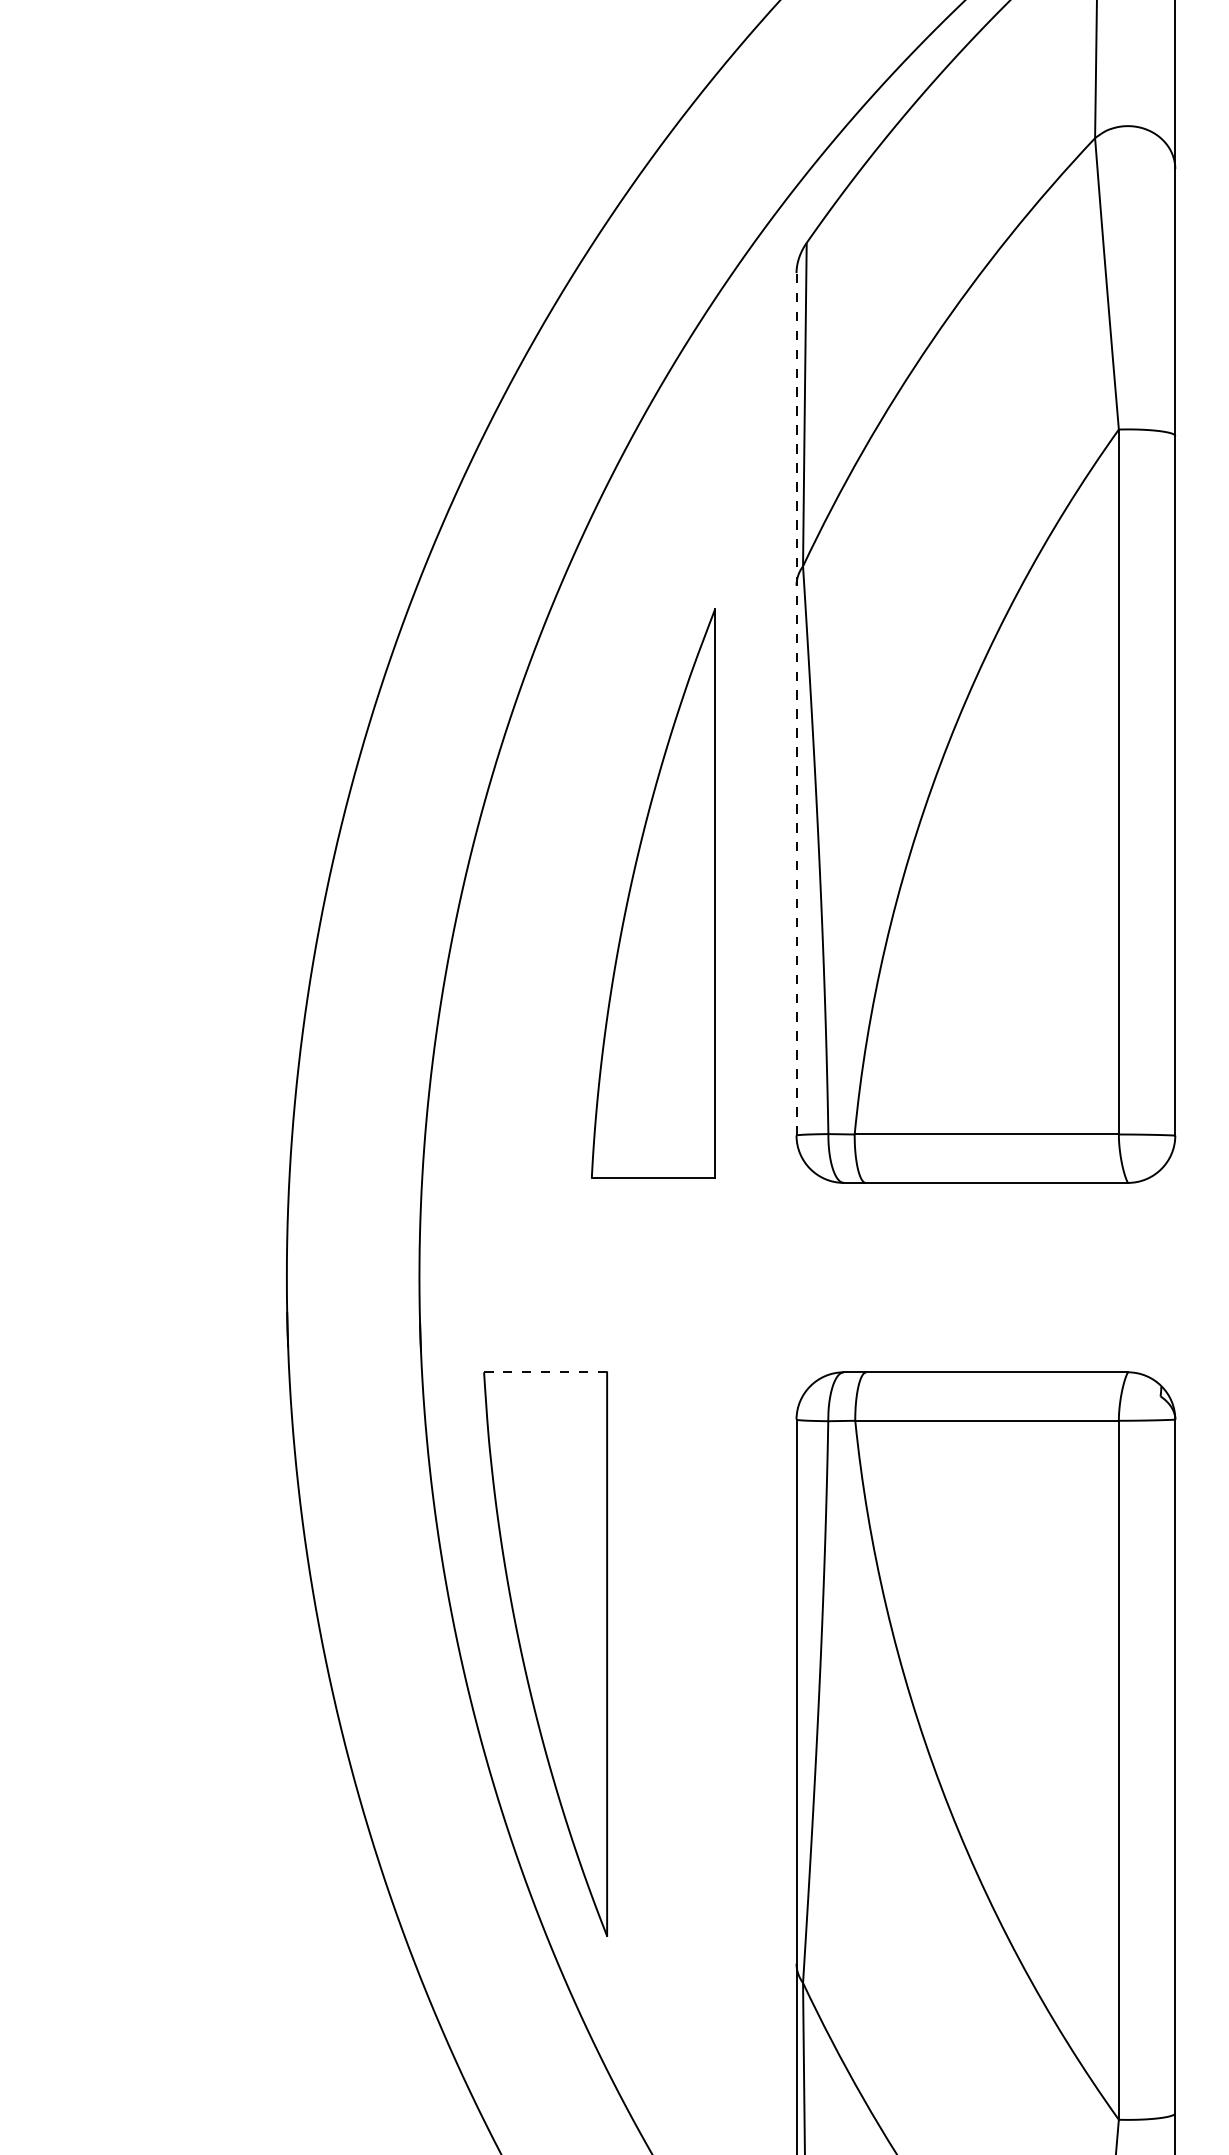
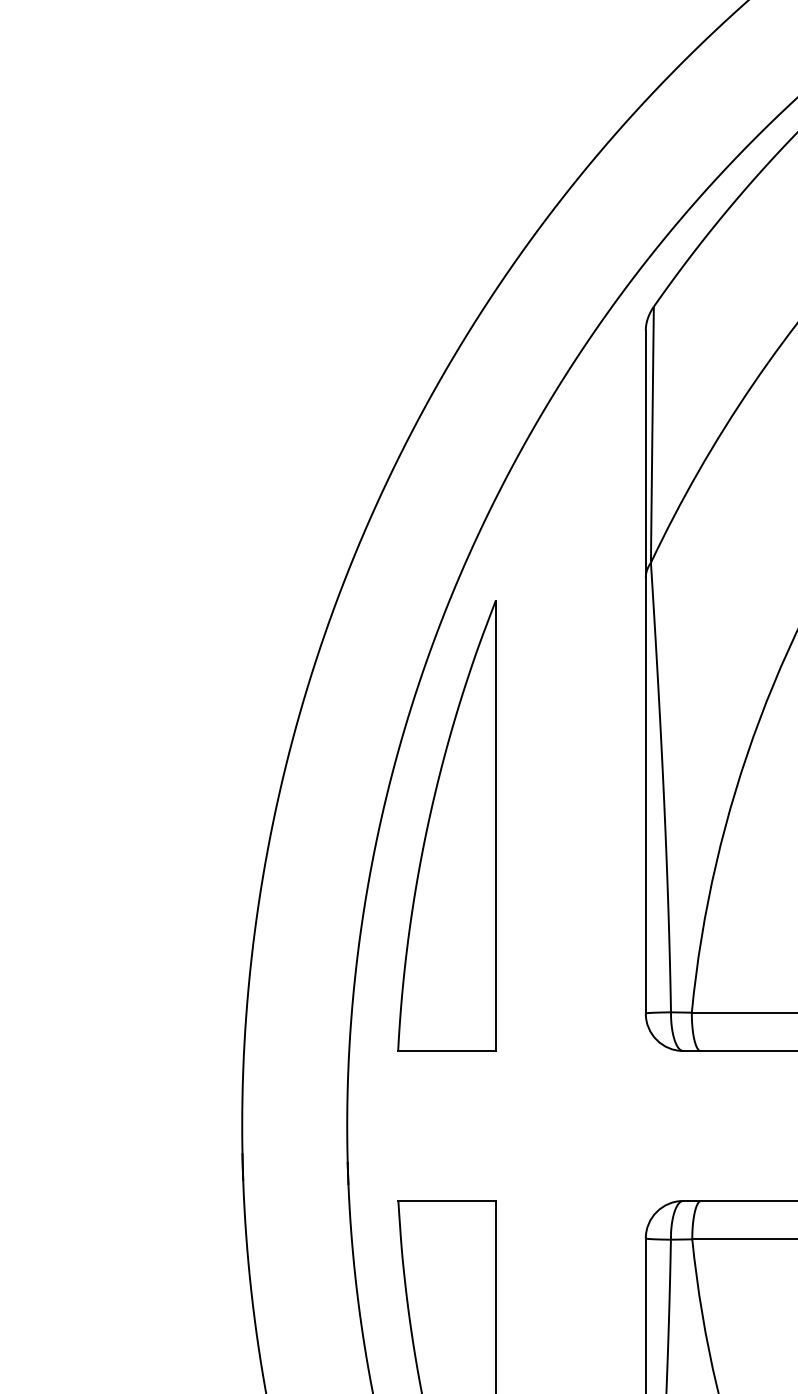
line: (796, 703) -> (645, 671), dashed -> solid
part: (653, 893) -> (447, 825), moved
line: (545, 1372) -> (447, 1201), dashed -> solid

